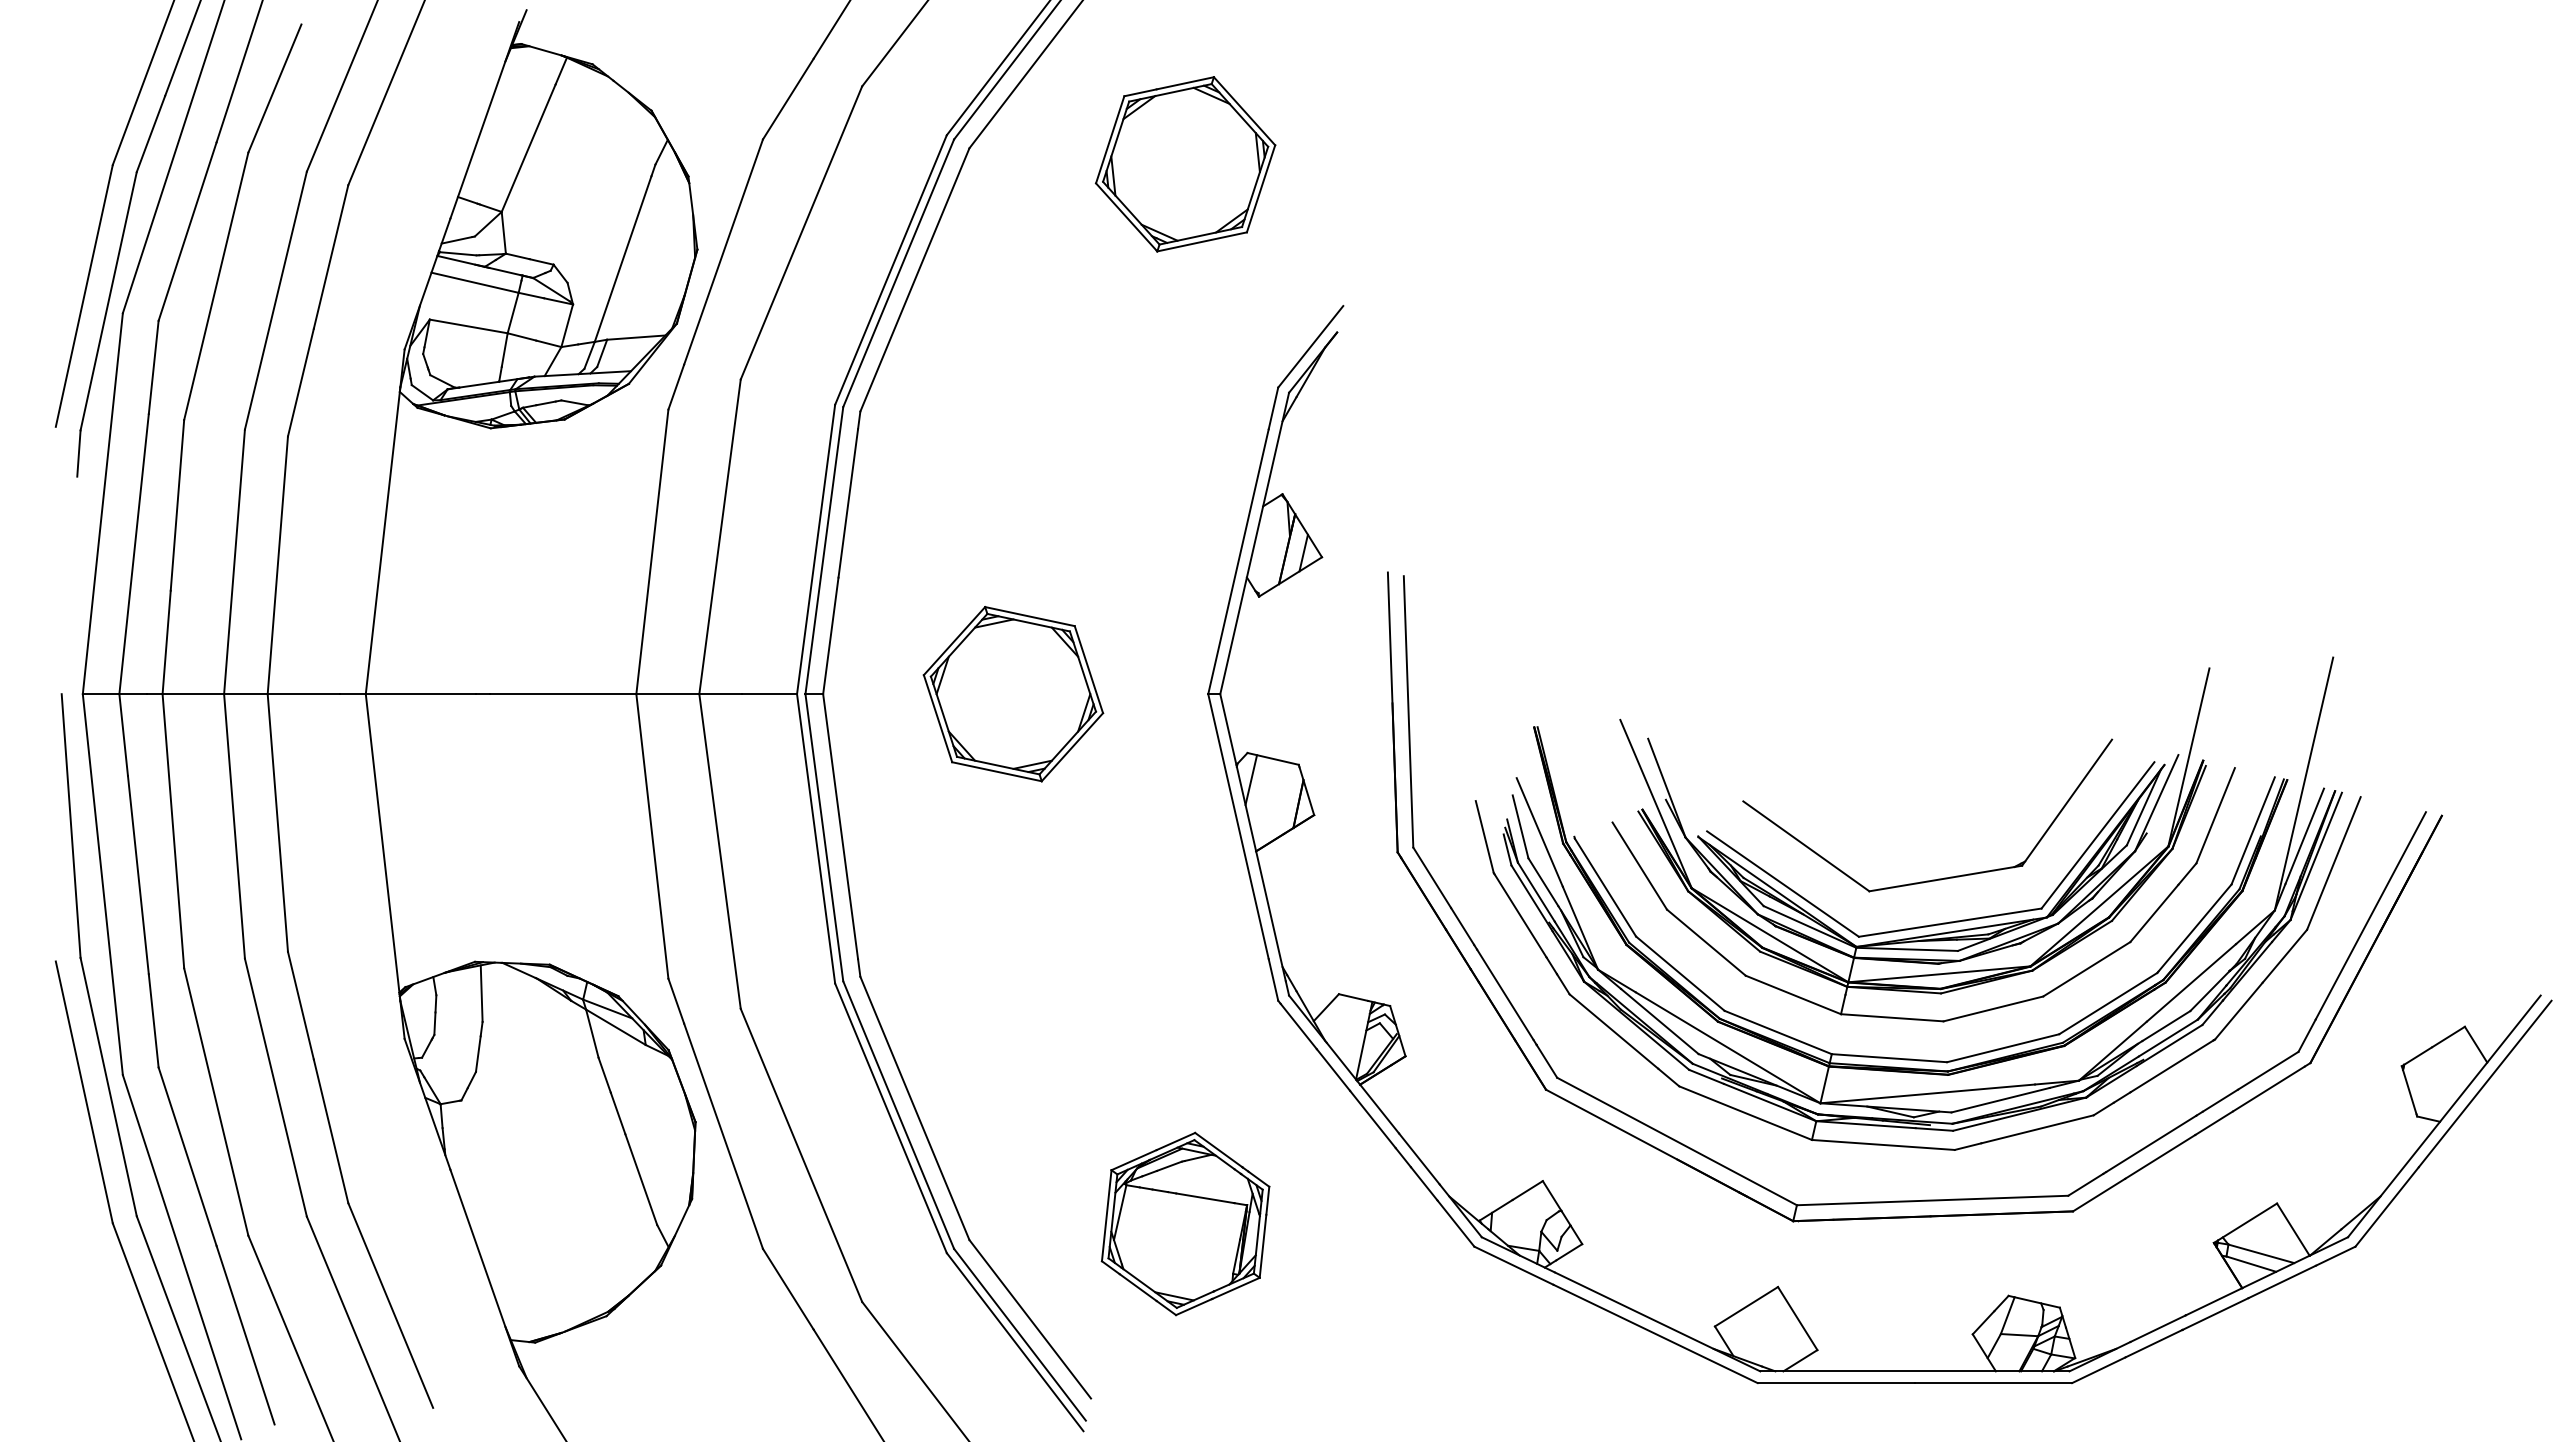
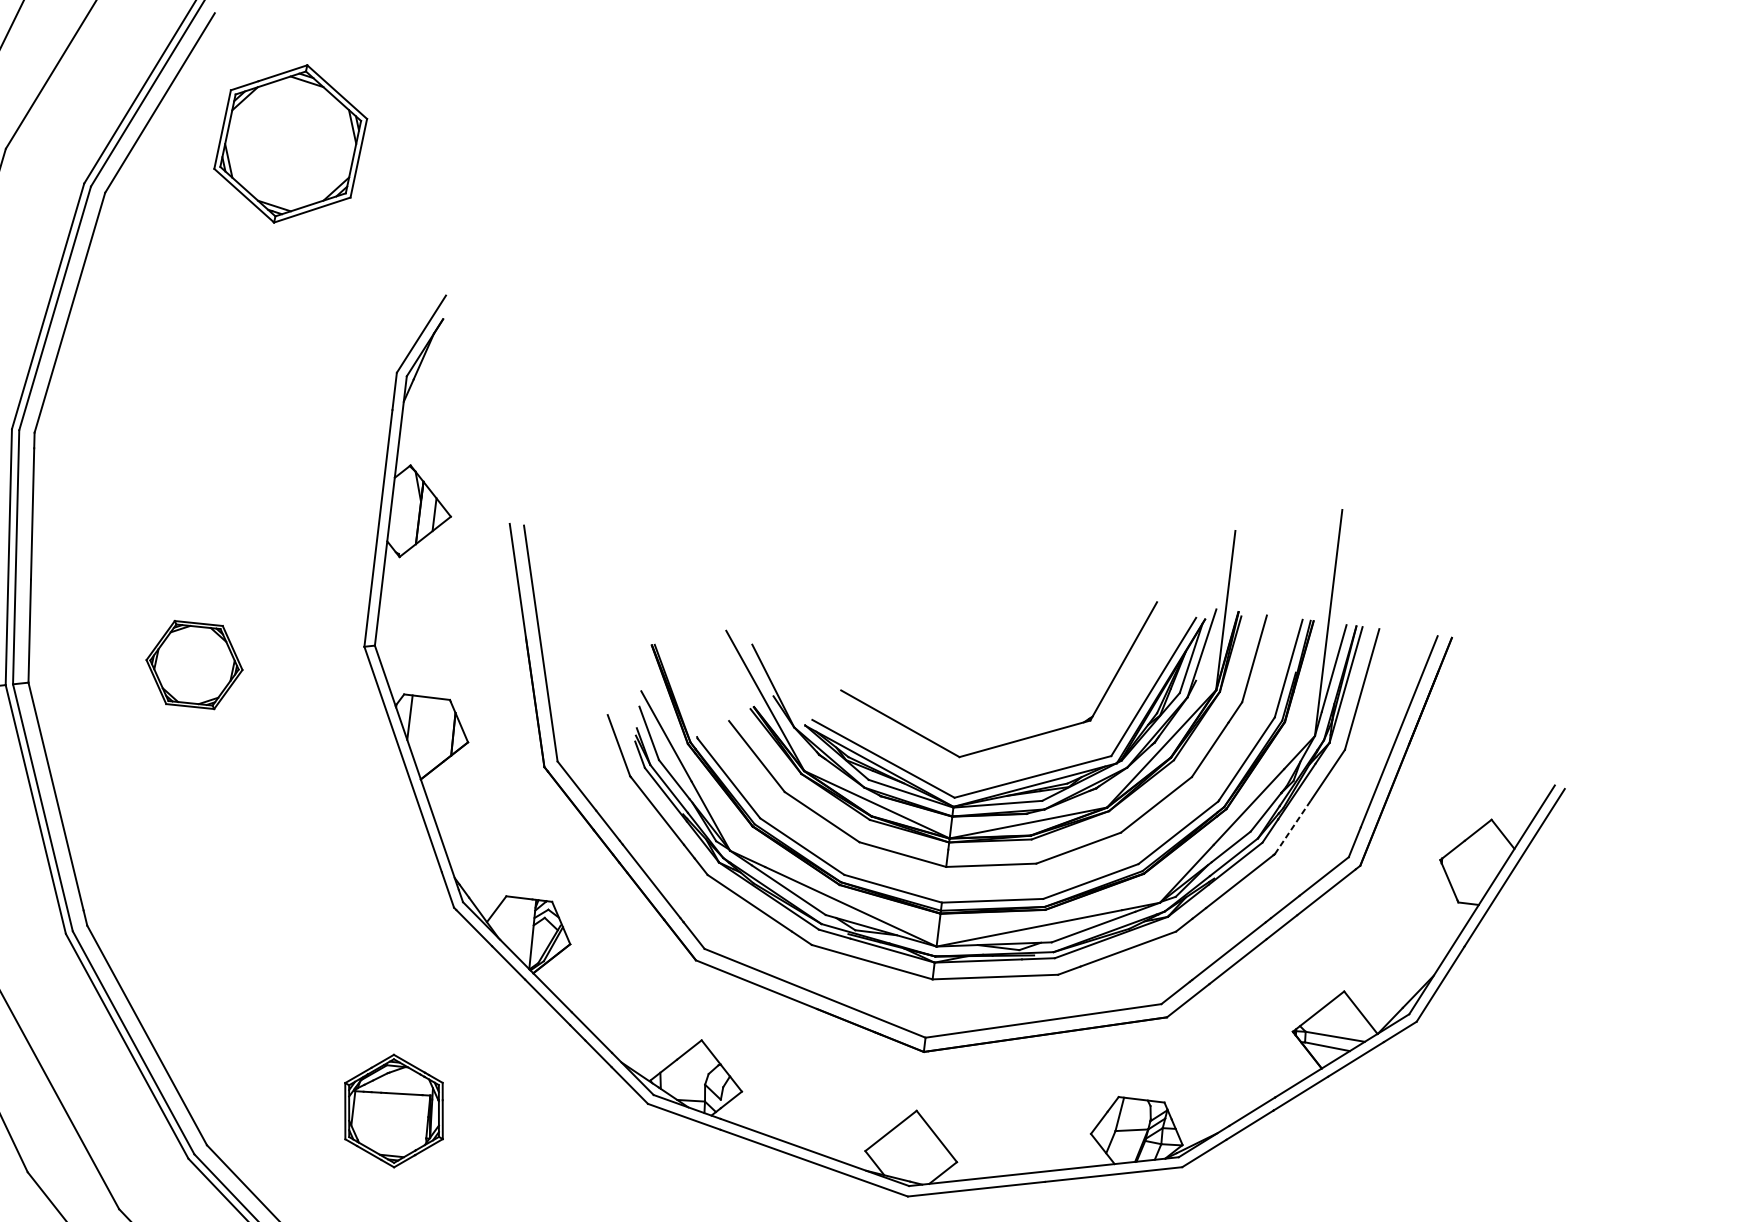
part: (1185, 164) -> (290, 144), moved
part: (1013, 694) -> (194, 665), size x0.6
line: (2239, 1010) -> (1293, 826), solid -> dashed
part: (1185, 1223) -> (393, 1110), size x0.7

